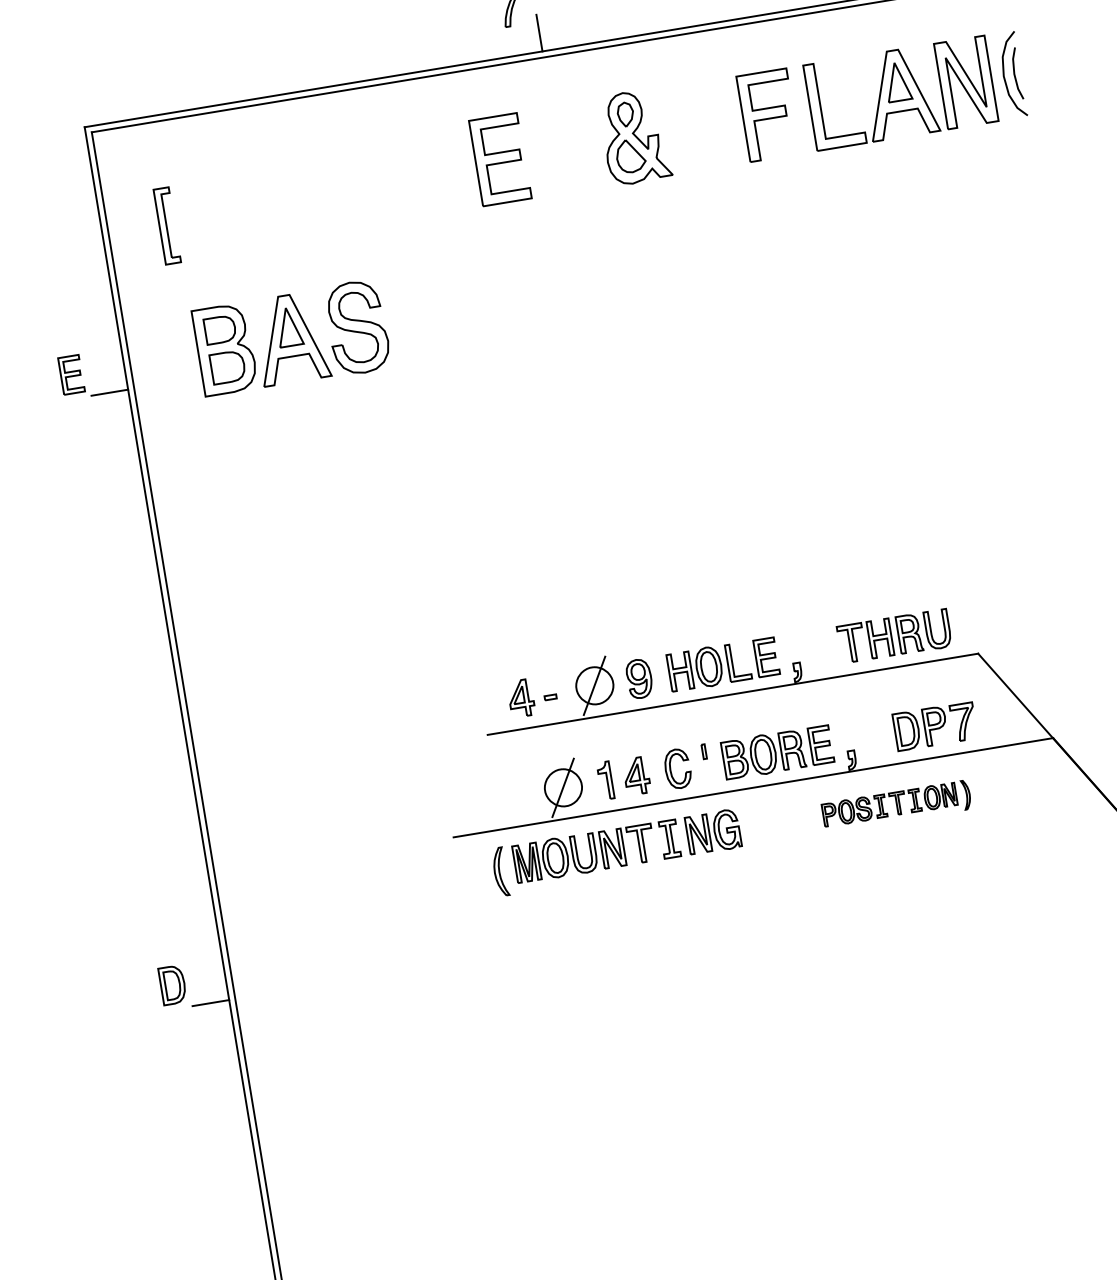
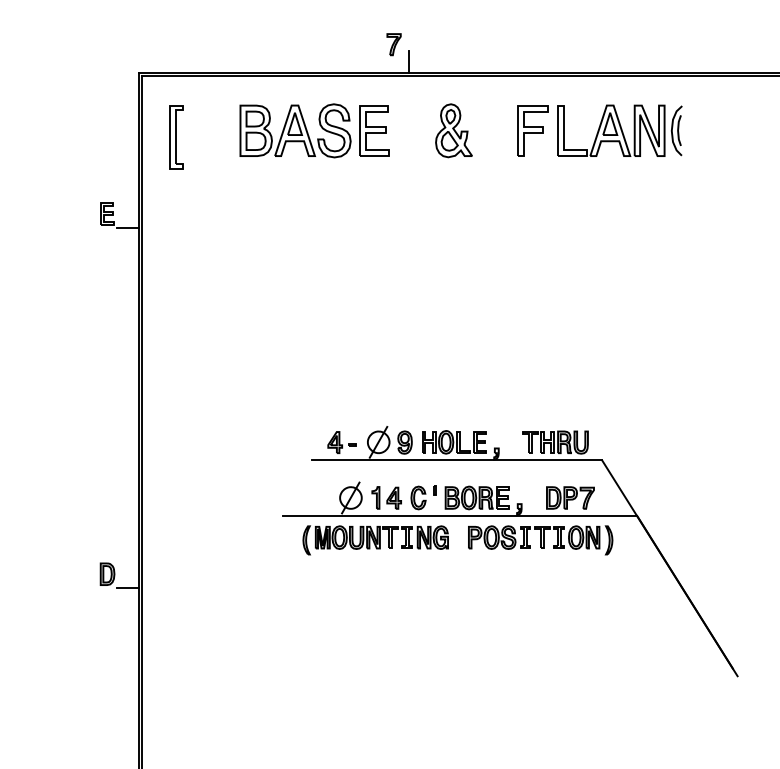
part: (167, 226) -> (176, 137), size x1.43
part: (291, 337) -> (295, 130), moved
part: (896, 806) -> (540, 540), size x1.67

